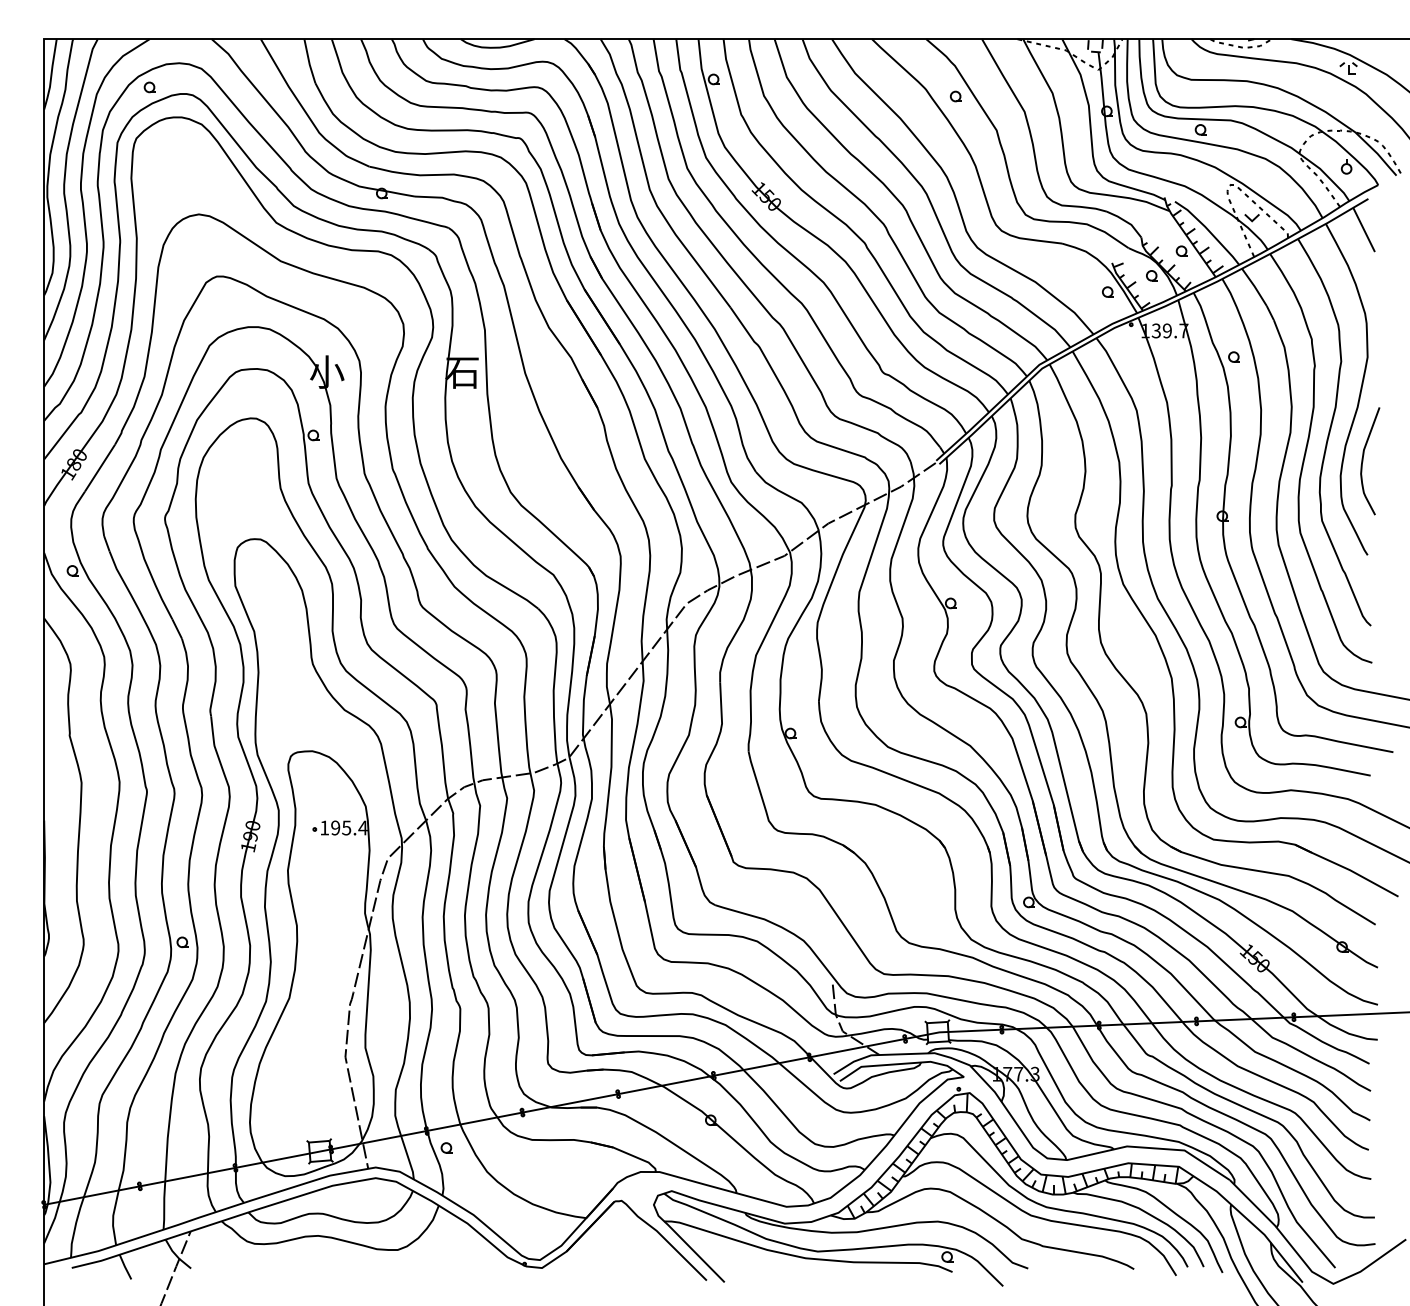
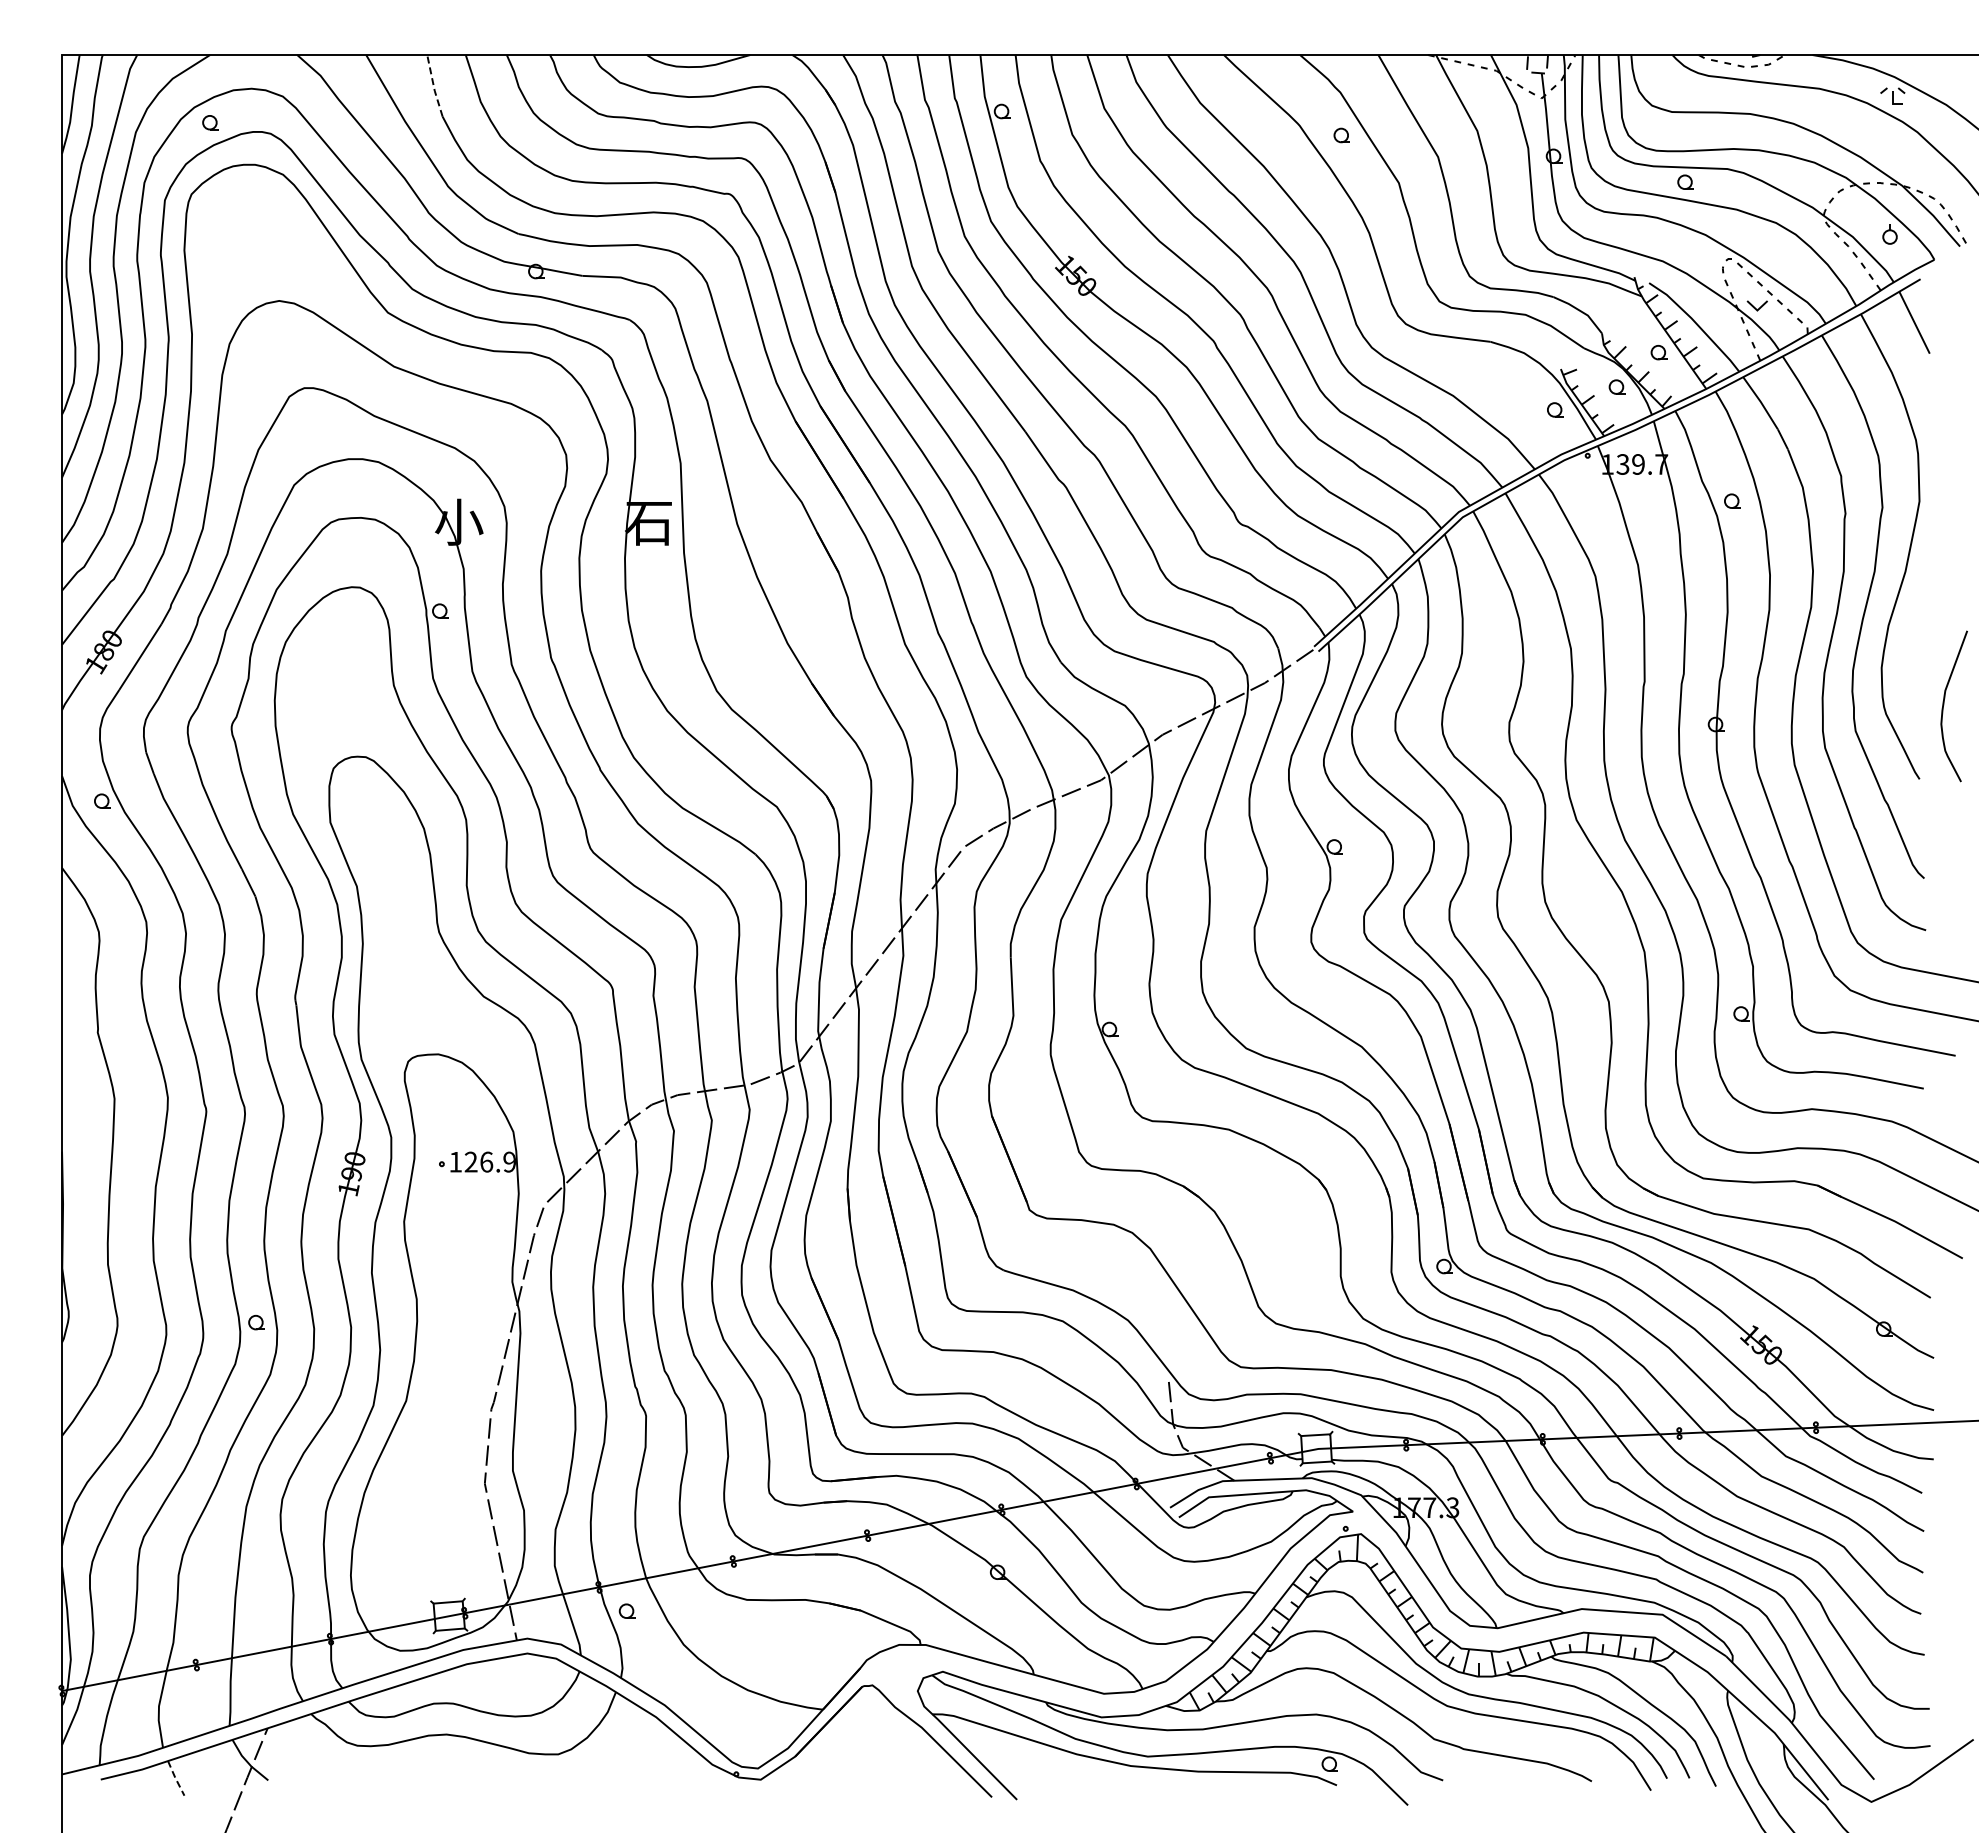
line: (308, 61) -> (433, 86), solid -> dashed
curve: (1363, 460) -> (1944, 705), moved
text: (349, 827) -> (490, 1161), 195.4 -> 126.9
line: (125, 1267) -> (175, 1778), solid -> dashed

